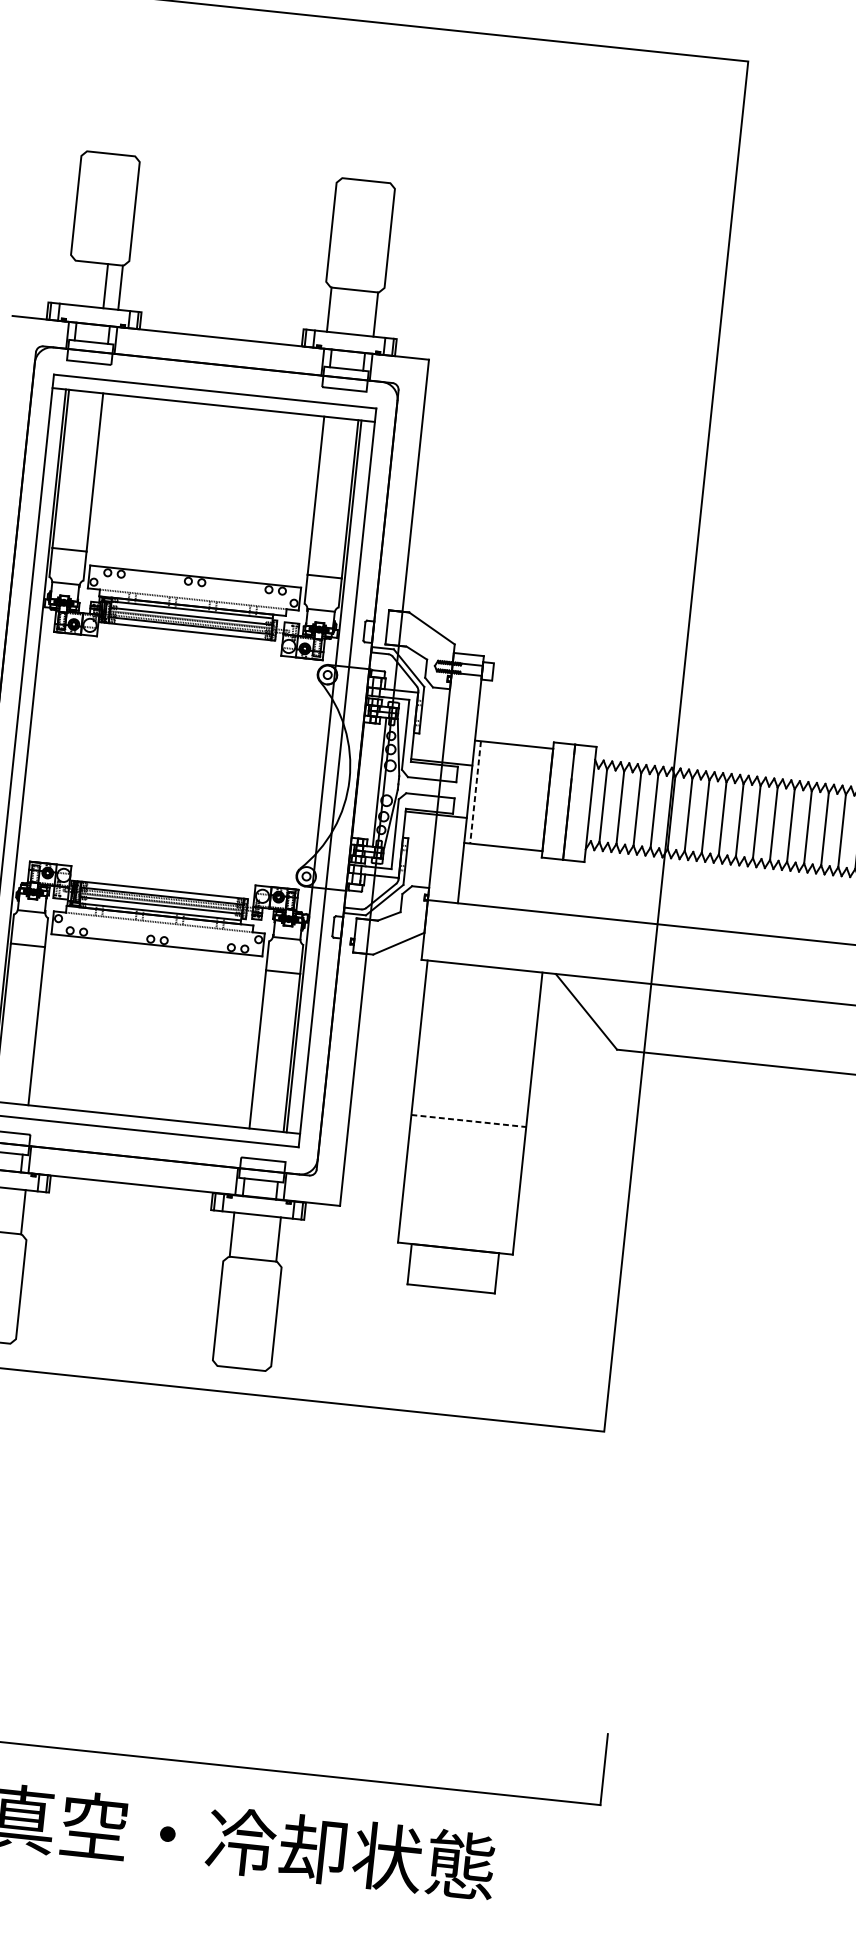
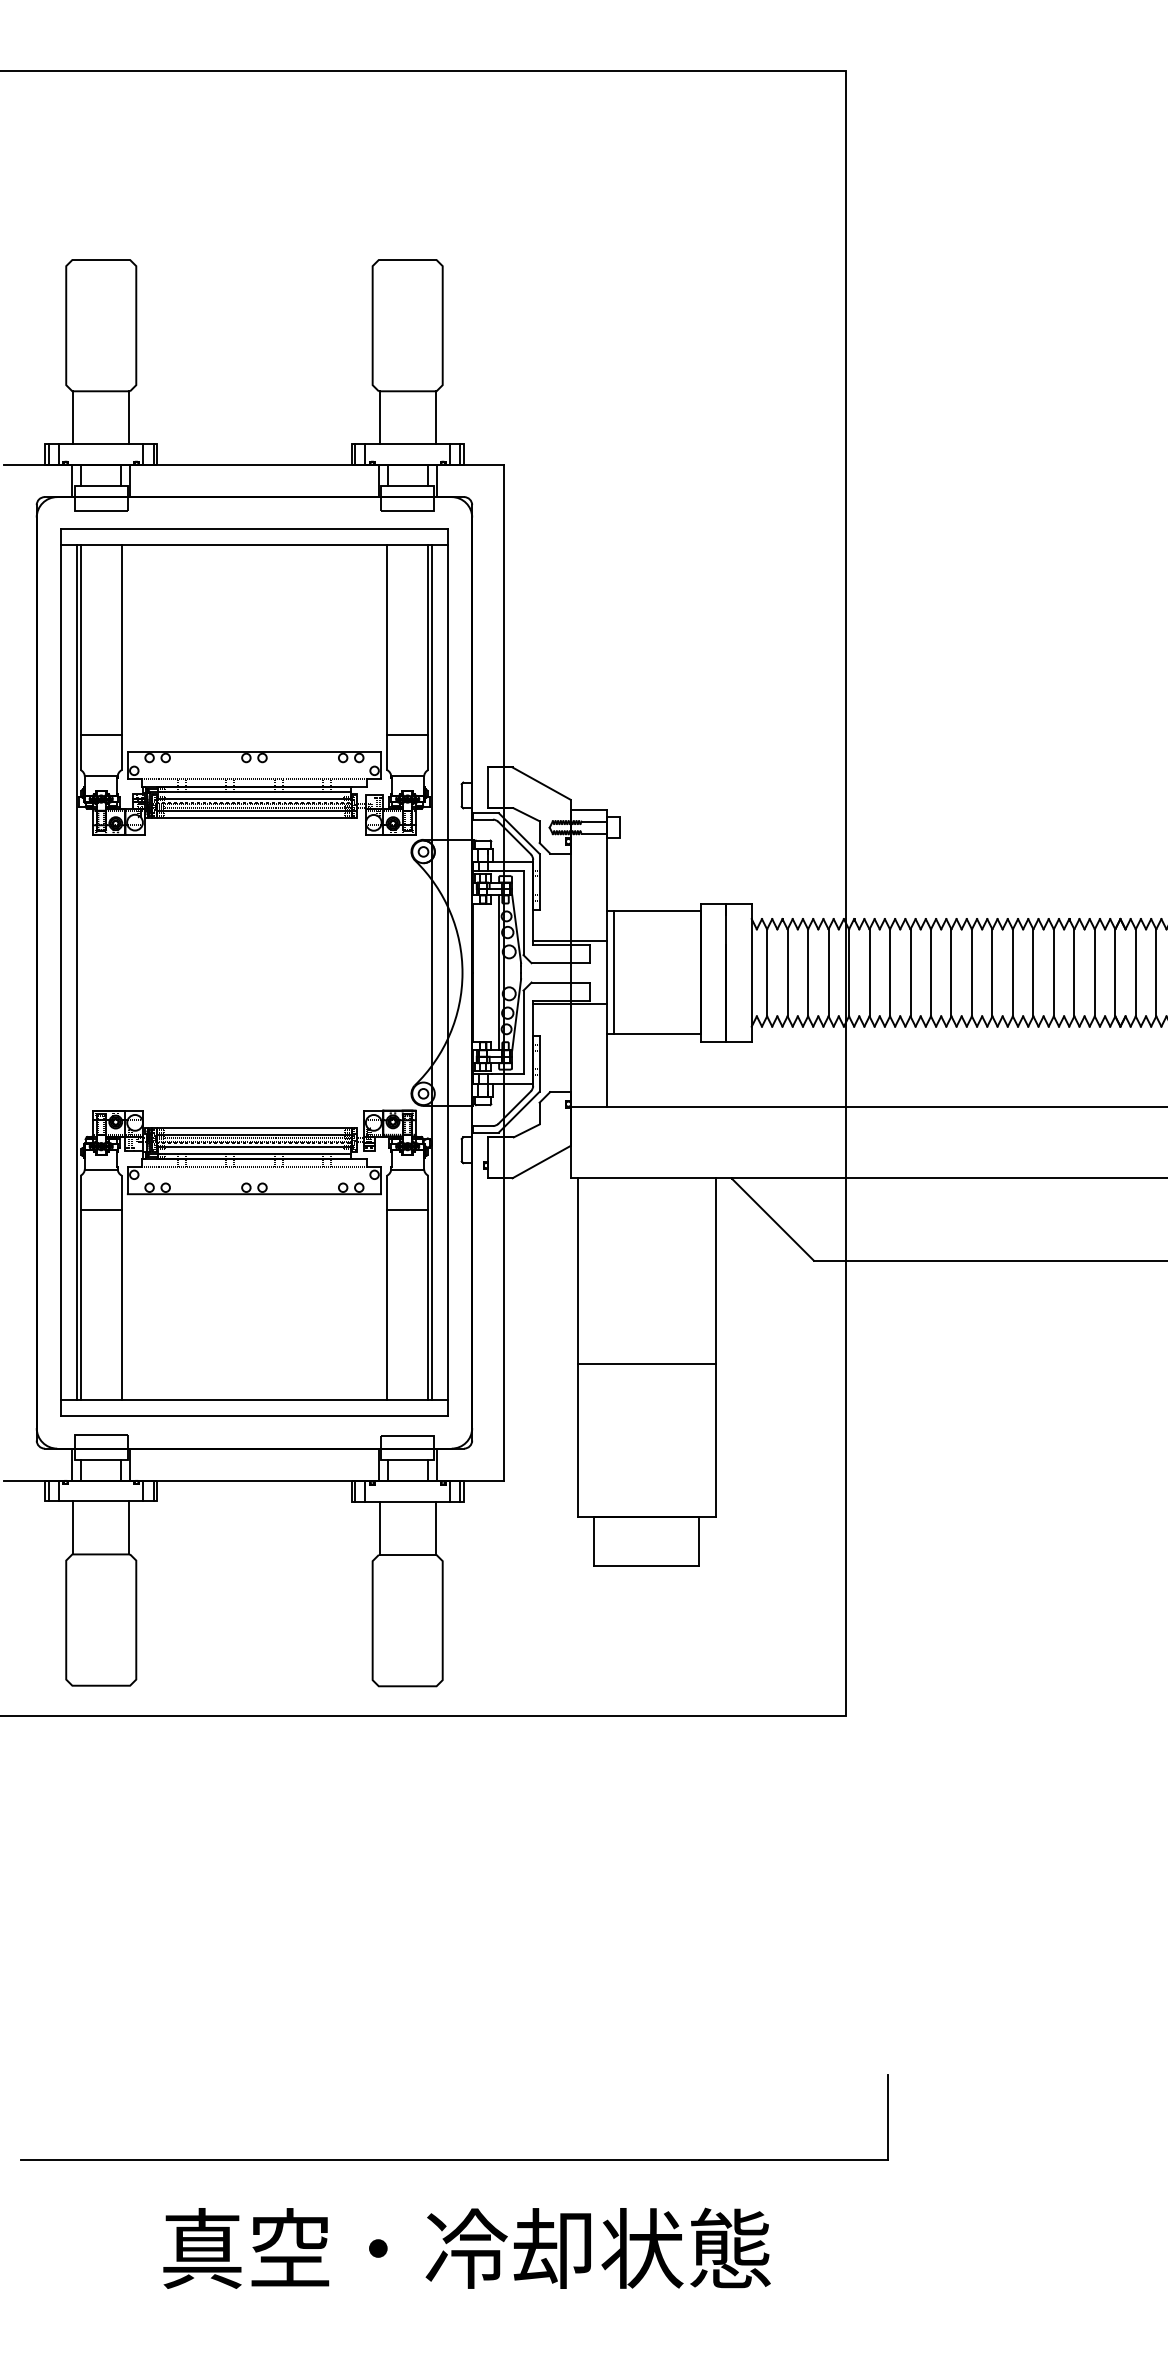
line: (105, 285) -> (73, 417), moved
line: (475, 792) -> (613, 973), dashed -> solid
line: (468, 1120) -> (646, 1363), dashed -> solid

